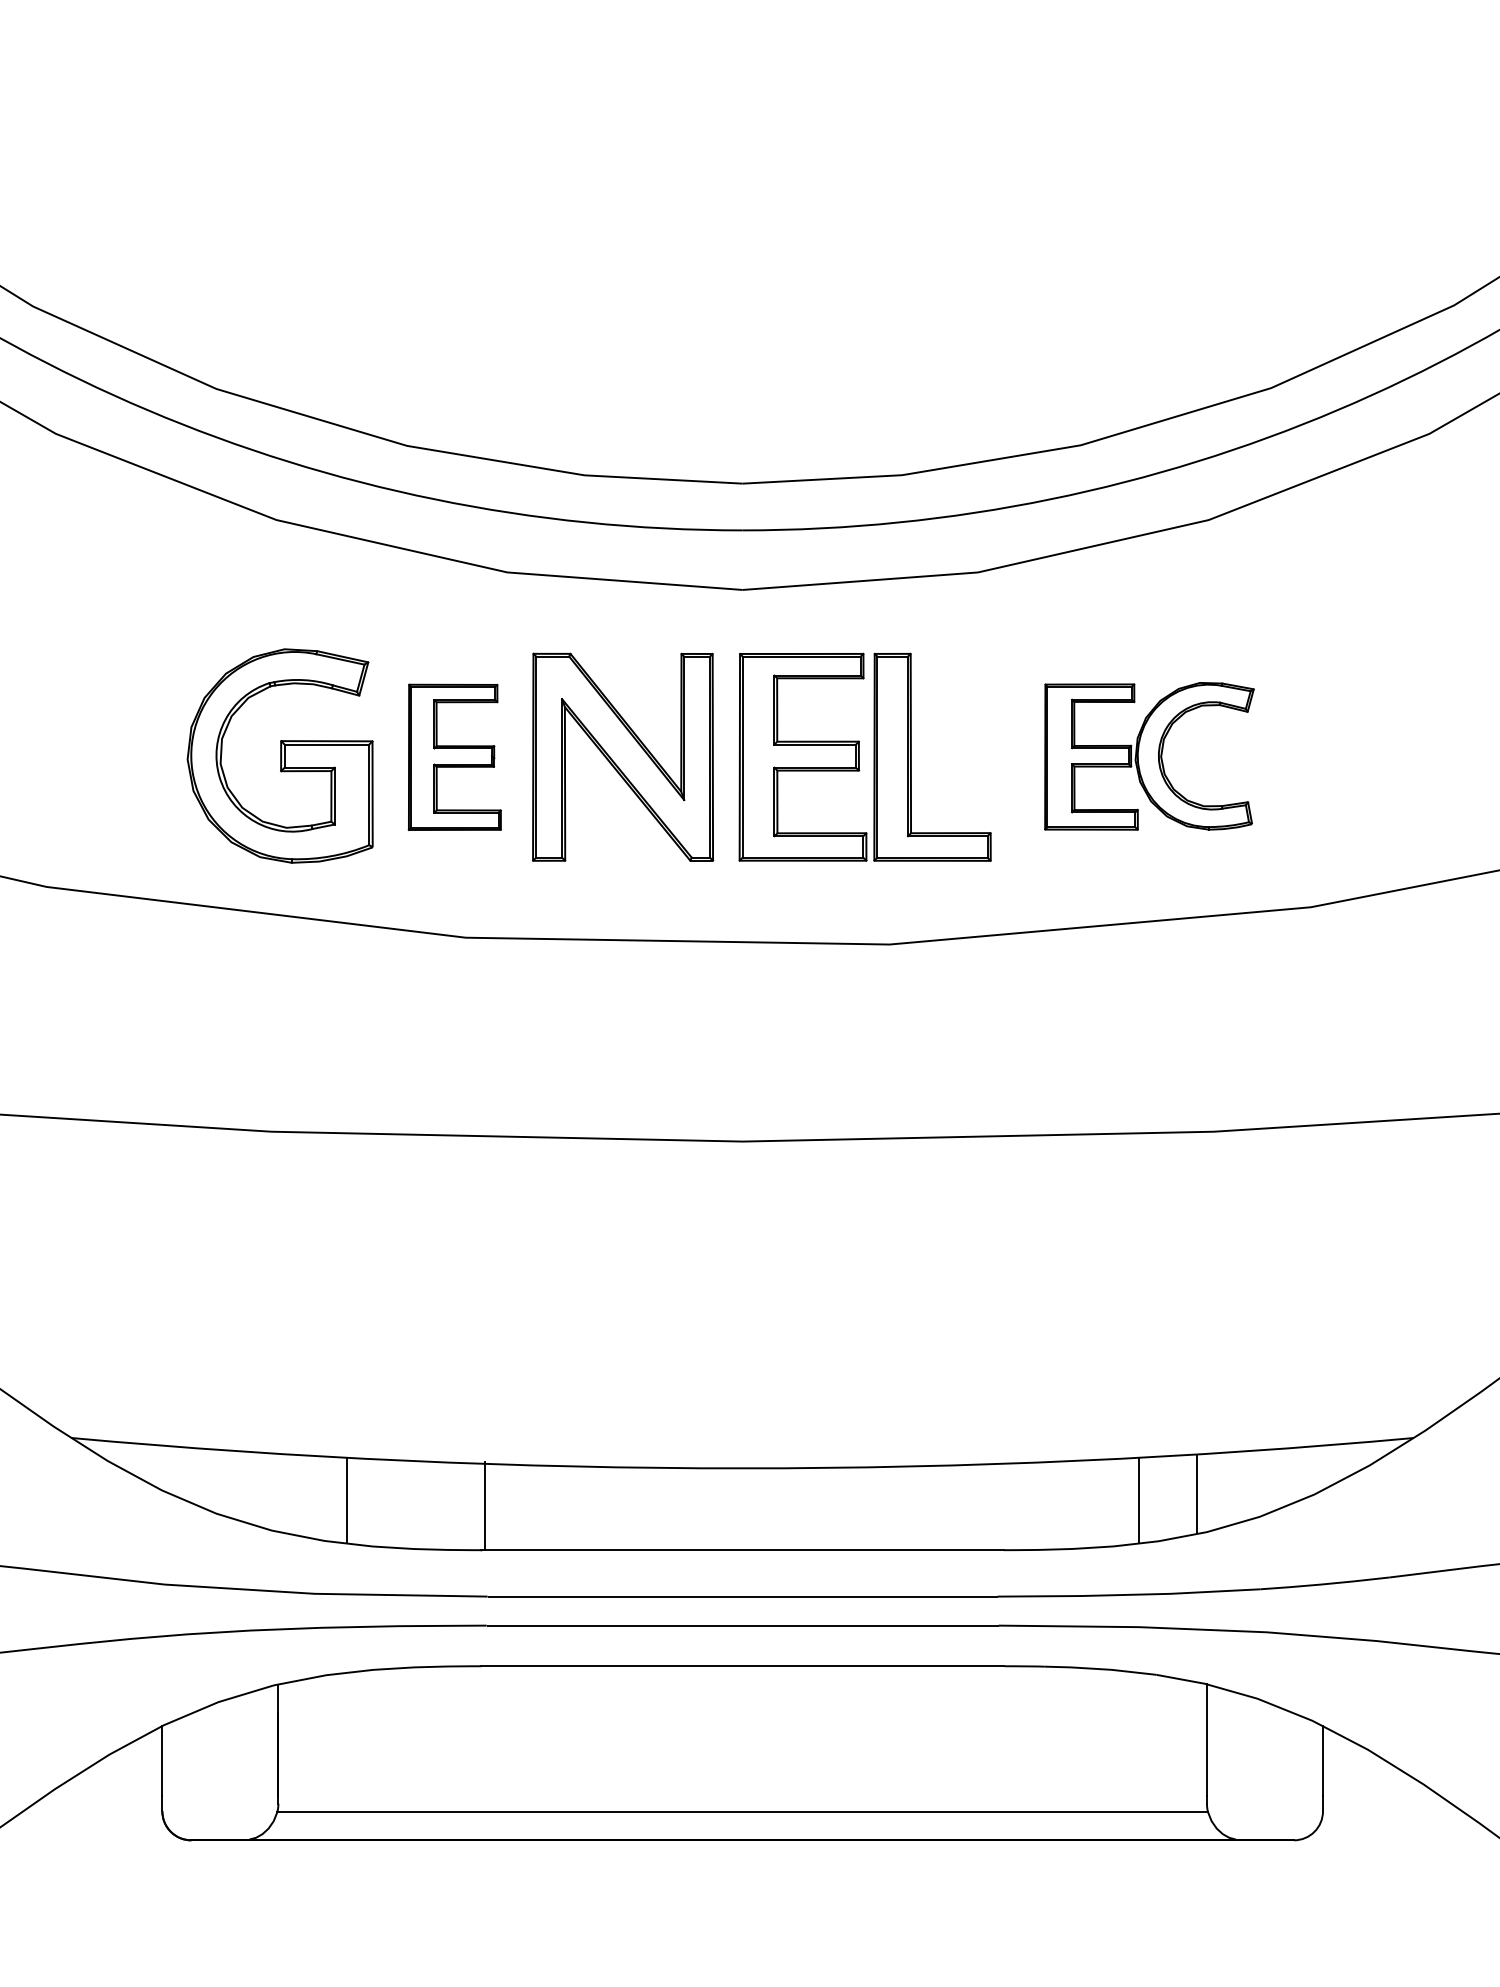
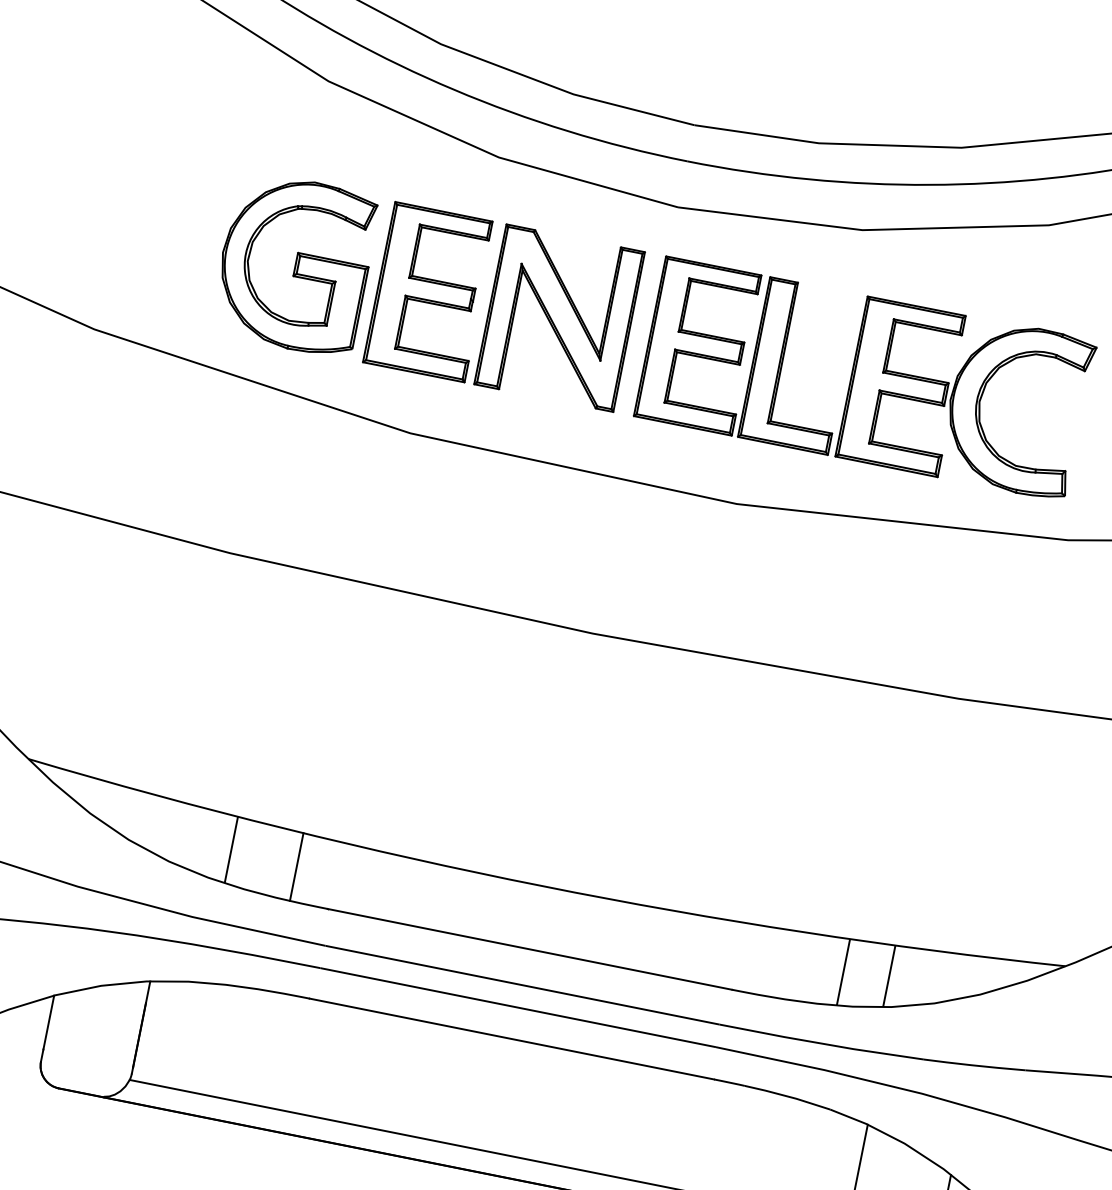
part: (1149, 756) -> (966, 398), size x1.43
part: (454, 757) -> (429, 292), size x1.43
line: (485, 1505) -> (297, 866), moved

